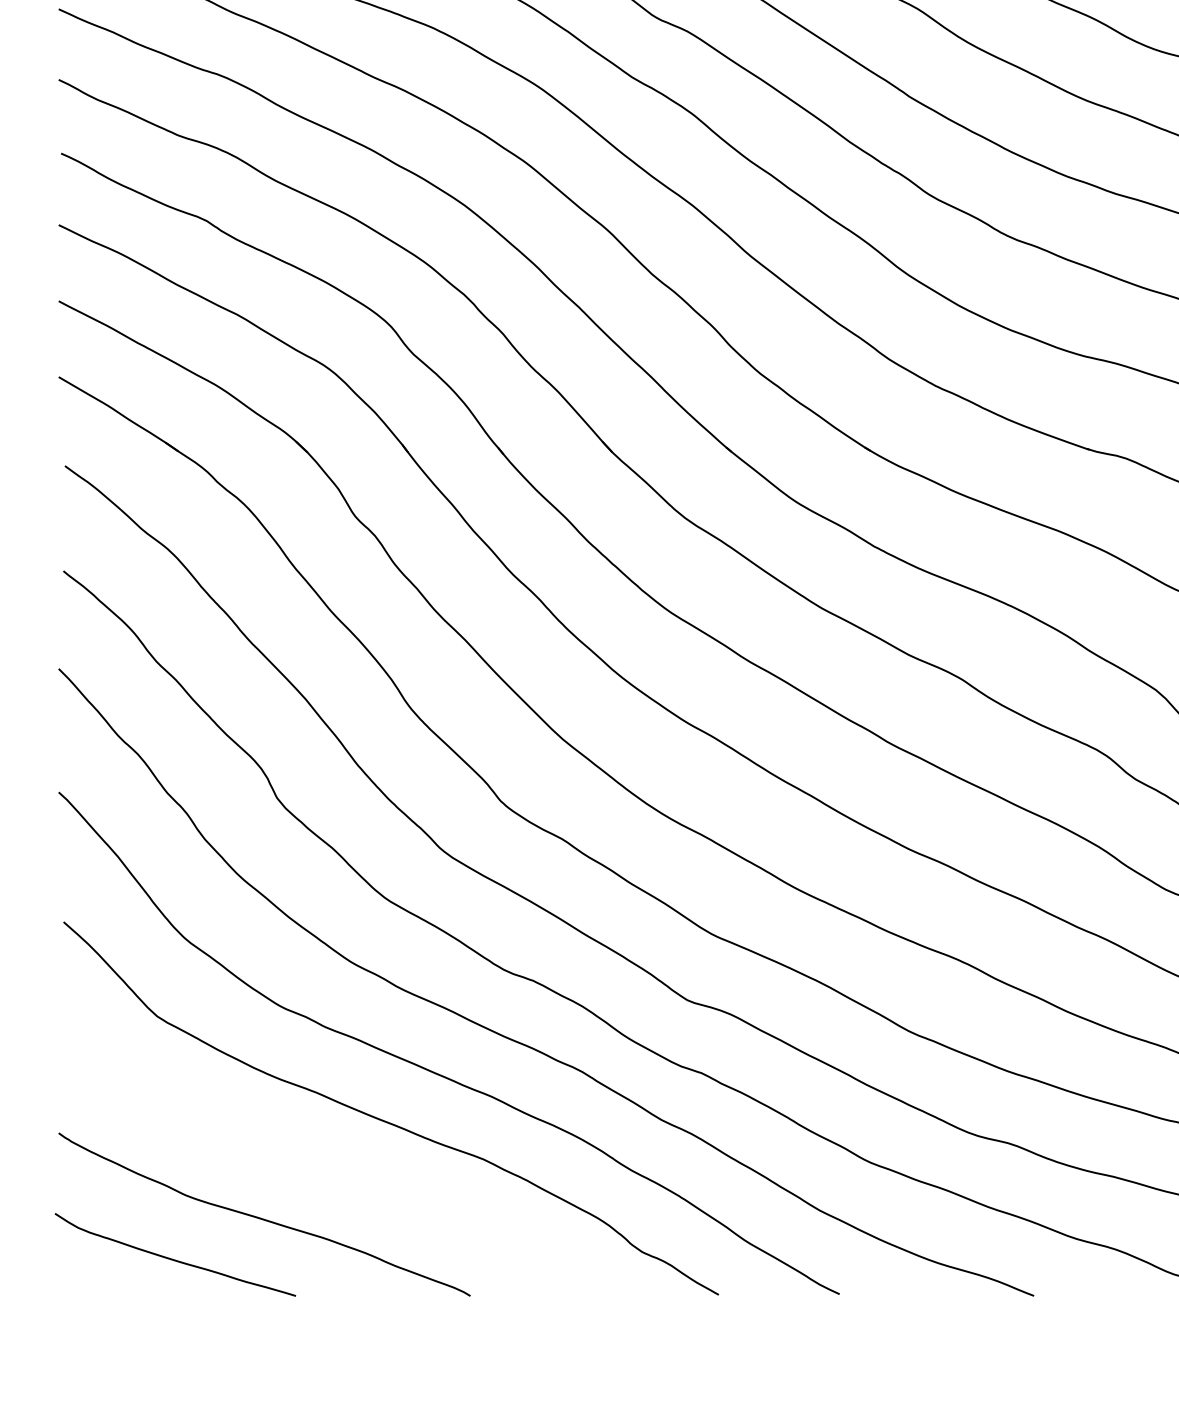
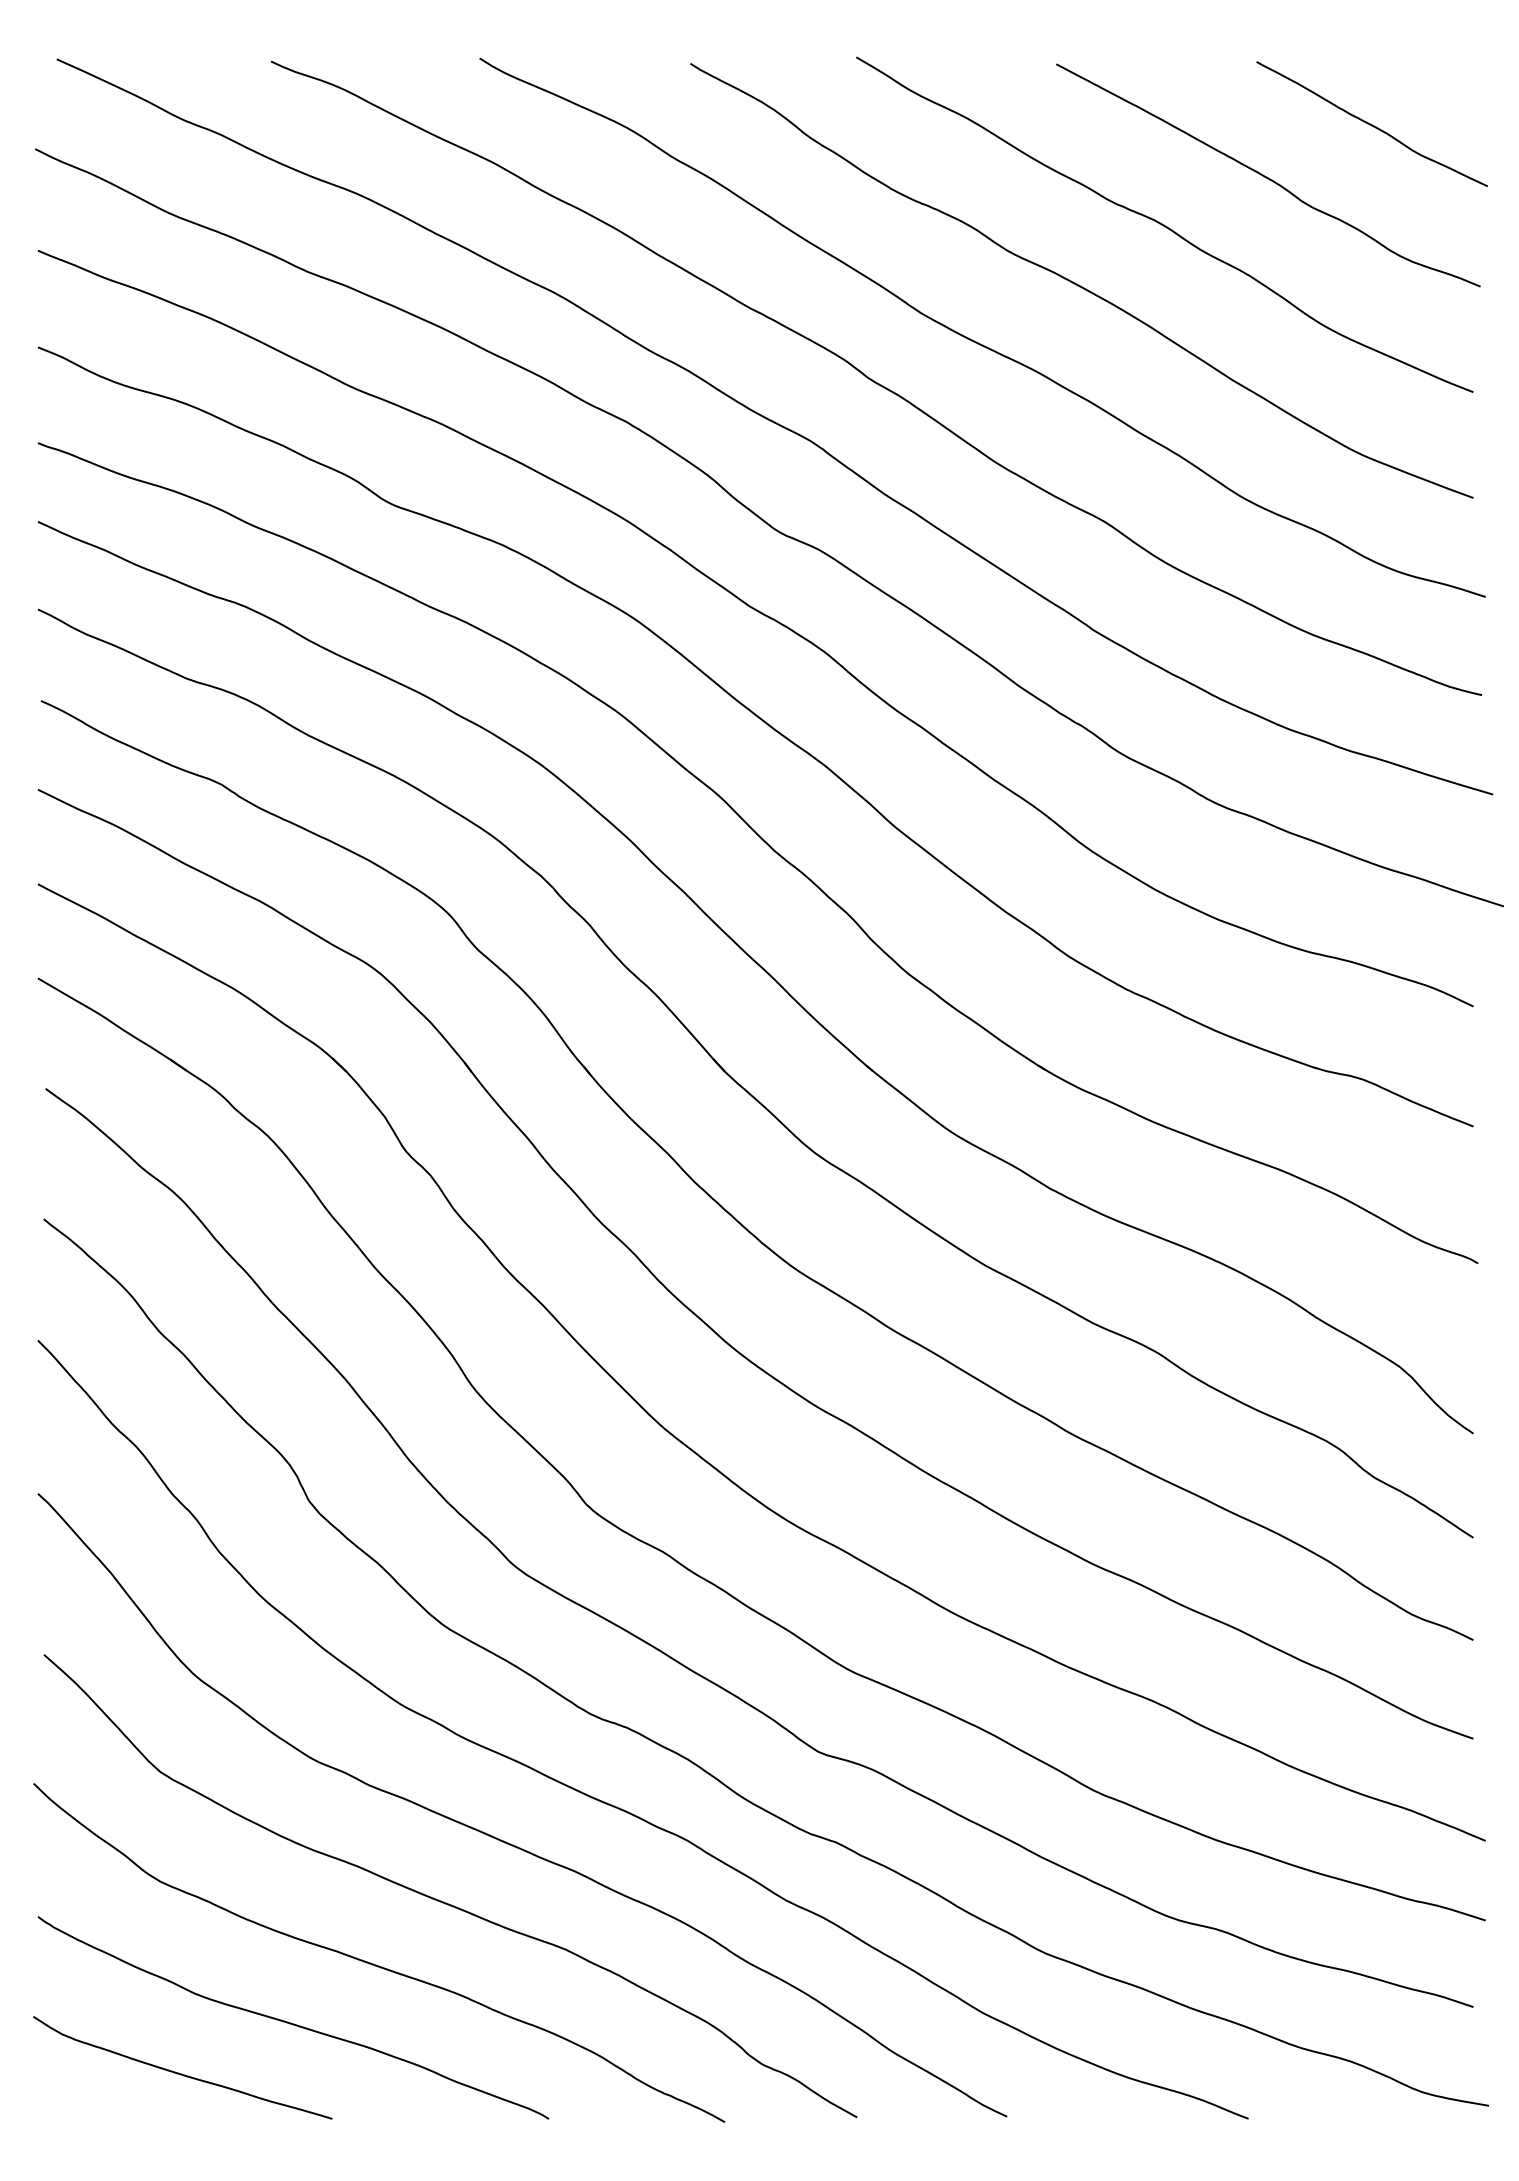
curve: (331, 1171) -> (376, 1964), added

